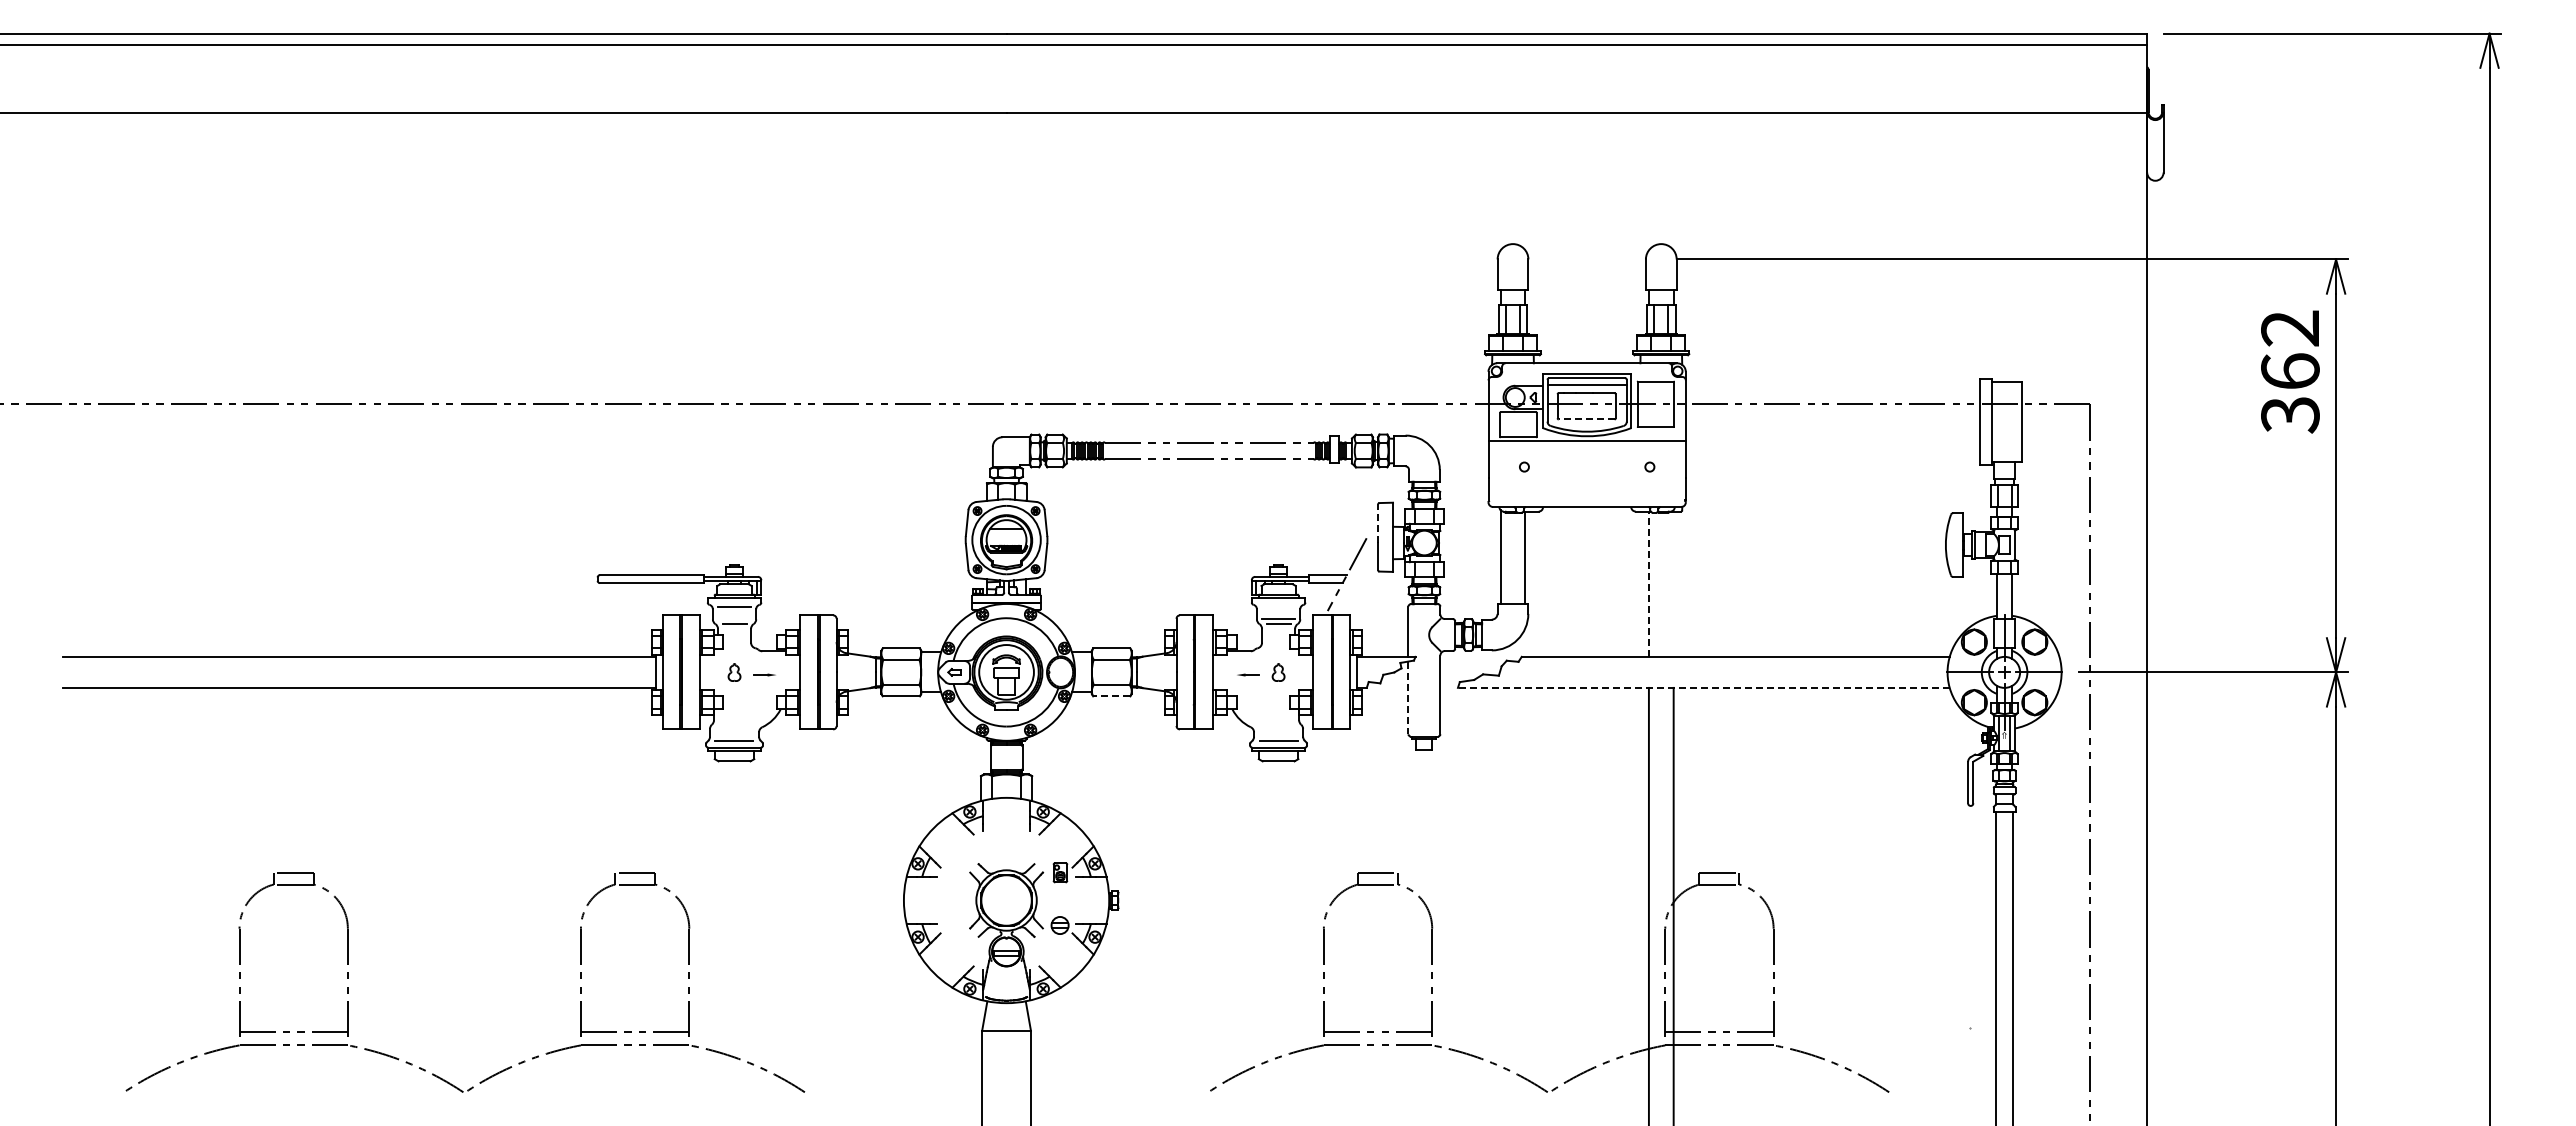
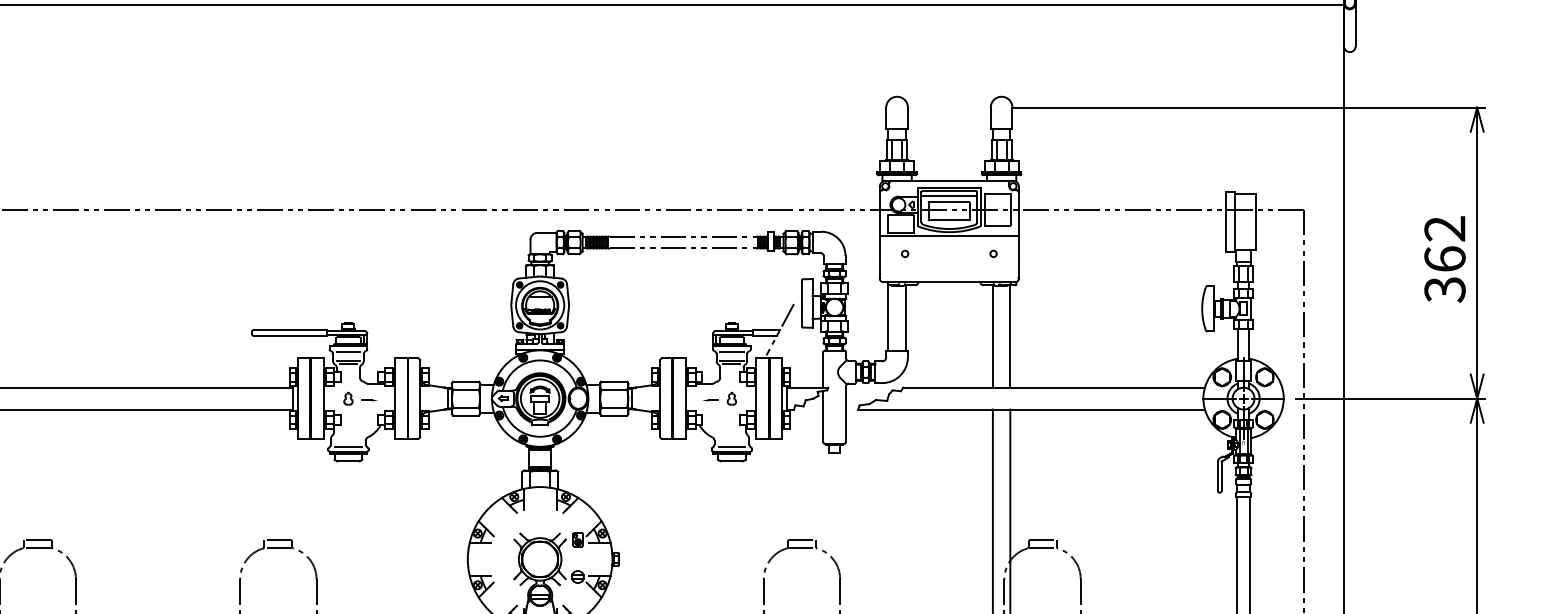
text: (2290, 371) -> (1445, 259), moved
line: (1586, 419) -> (948, 220), dashed -> solid
line: (1378, 523) -> (802, 293), dashed -> solid
line: (1673, 583) -> (1010, 335), added
line: (1648, 584) -> (992, 336), dashed -> solid
line: (1278, 606) -> (731, 352), added
line: (734, 619) -> (348, 361), added
line: (1703, 687) -> (1031, 409), dashed -> solid
line: (1111, 696) -> (614, 415), dashed -> solid
line: (1408, 698) -> (823, 417), dashed -> solid

